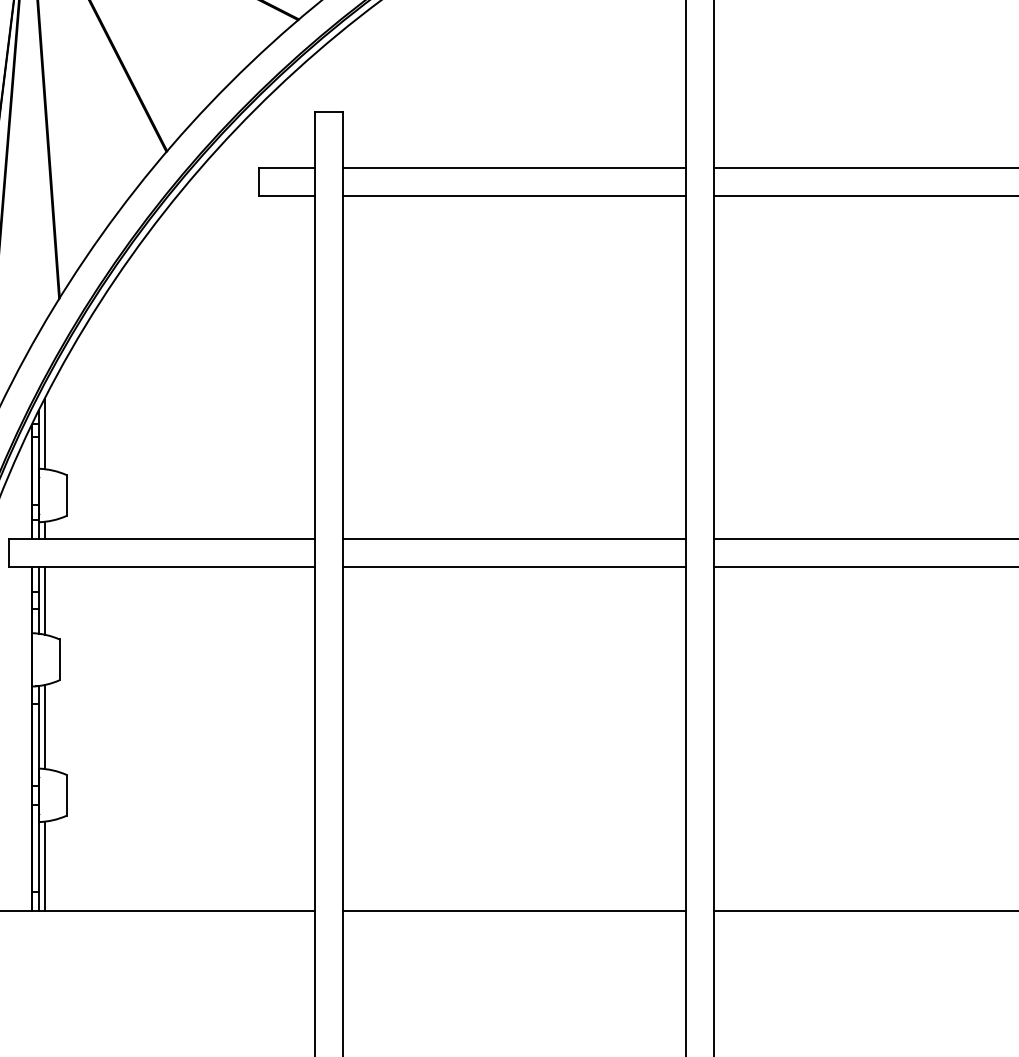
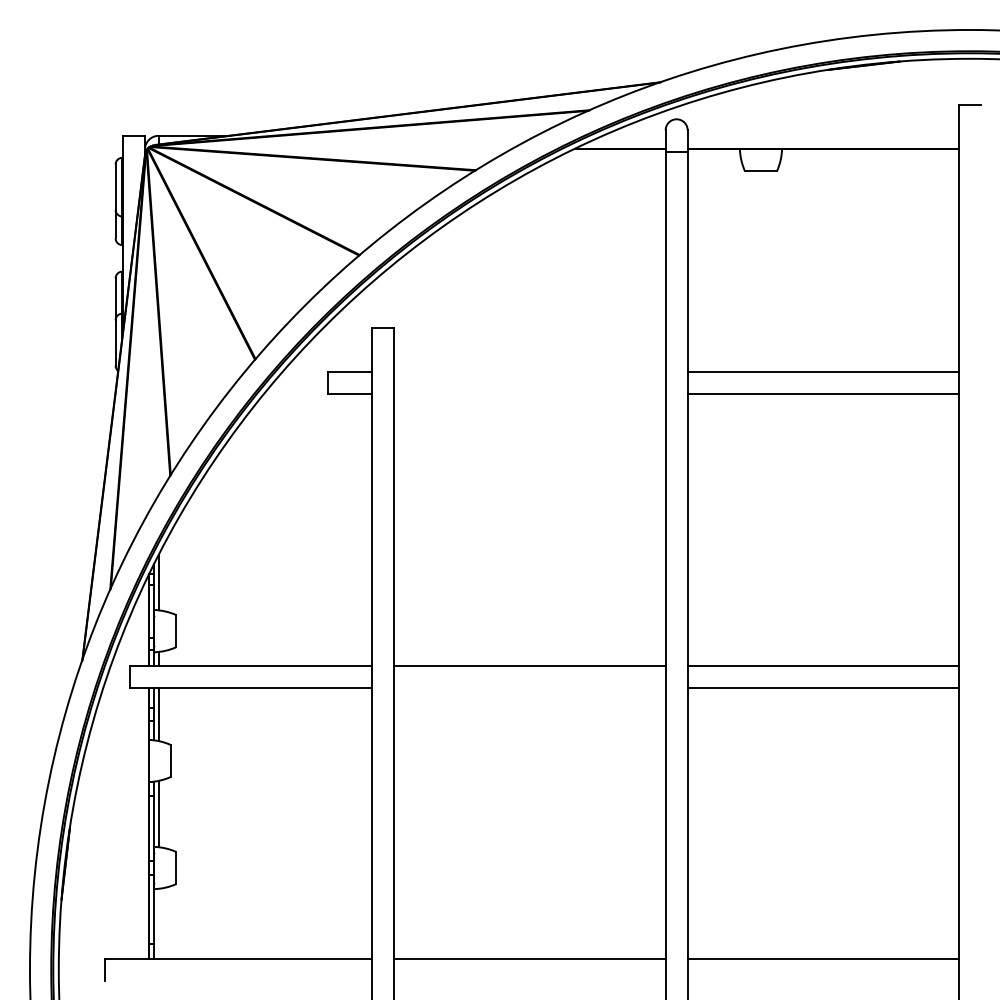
line: (513, 168) -> (529, 372), removed
line: (513, 195) -> (529, 394), removed
line: (513, 566) -> (529, 687), removed
line: (44, 865) -> (158, 923), removed

